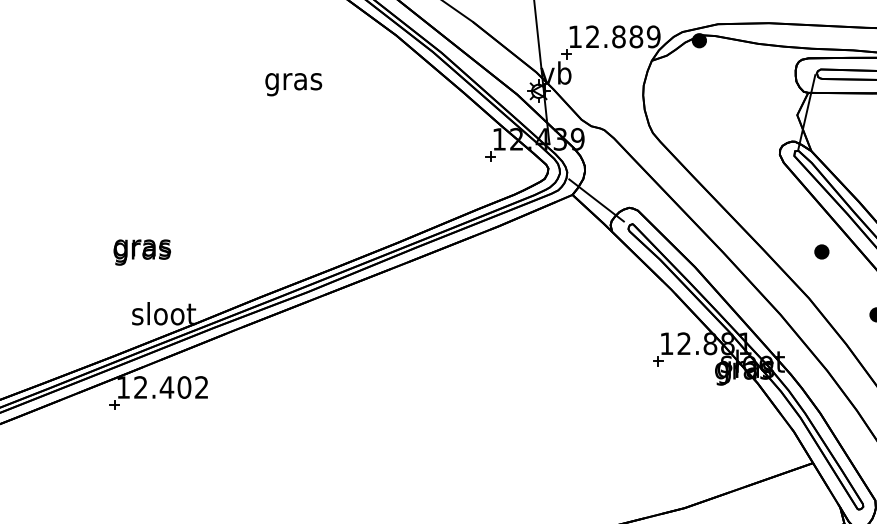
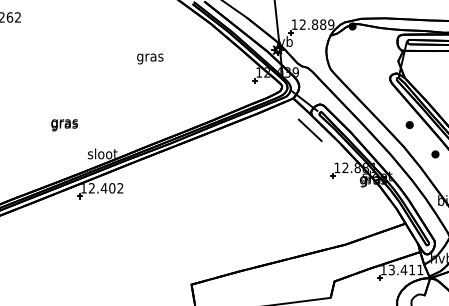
text: (294, 83) -> (150, 58), moved
text: (142, 252) -> (64, 125), moved
line: (609, 263) -> (310, 130), added

